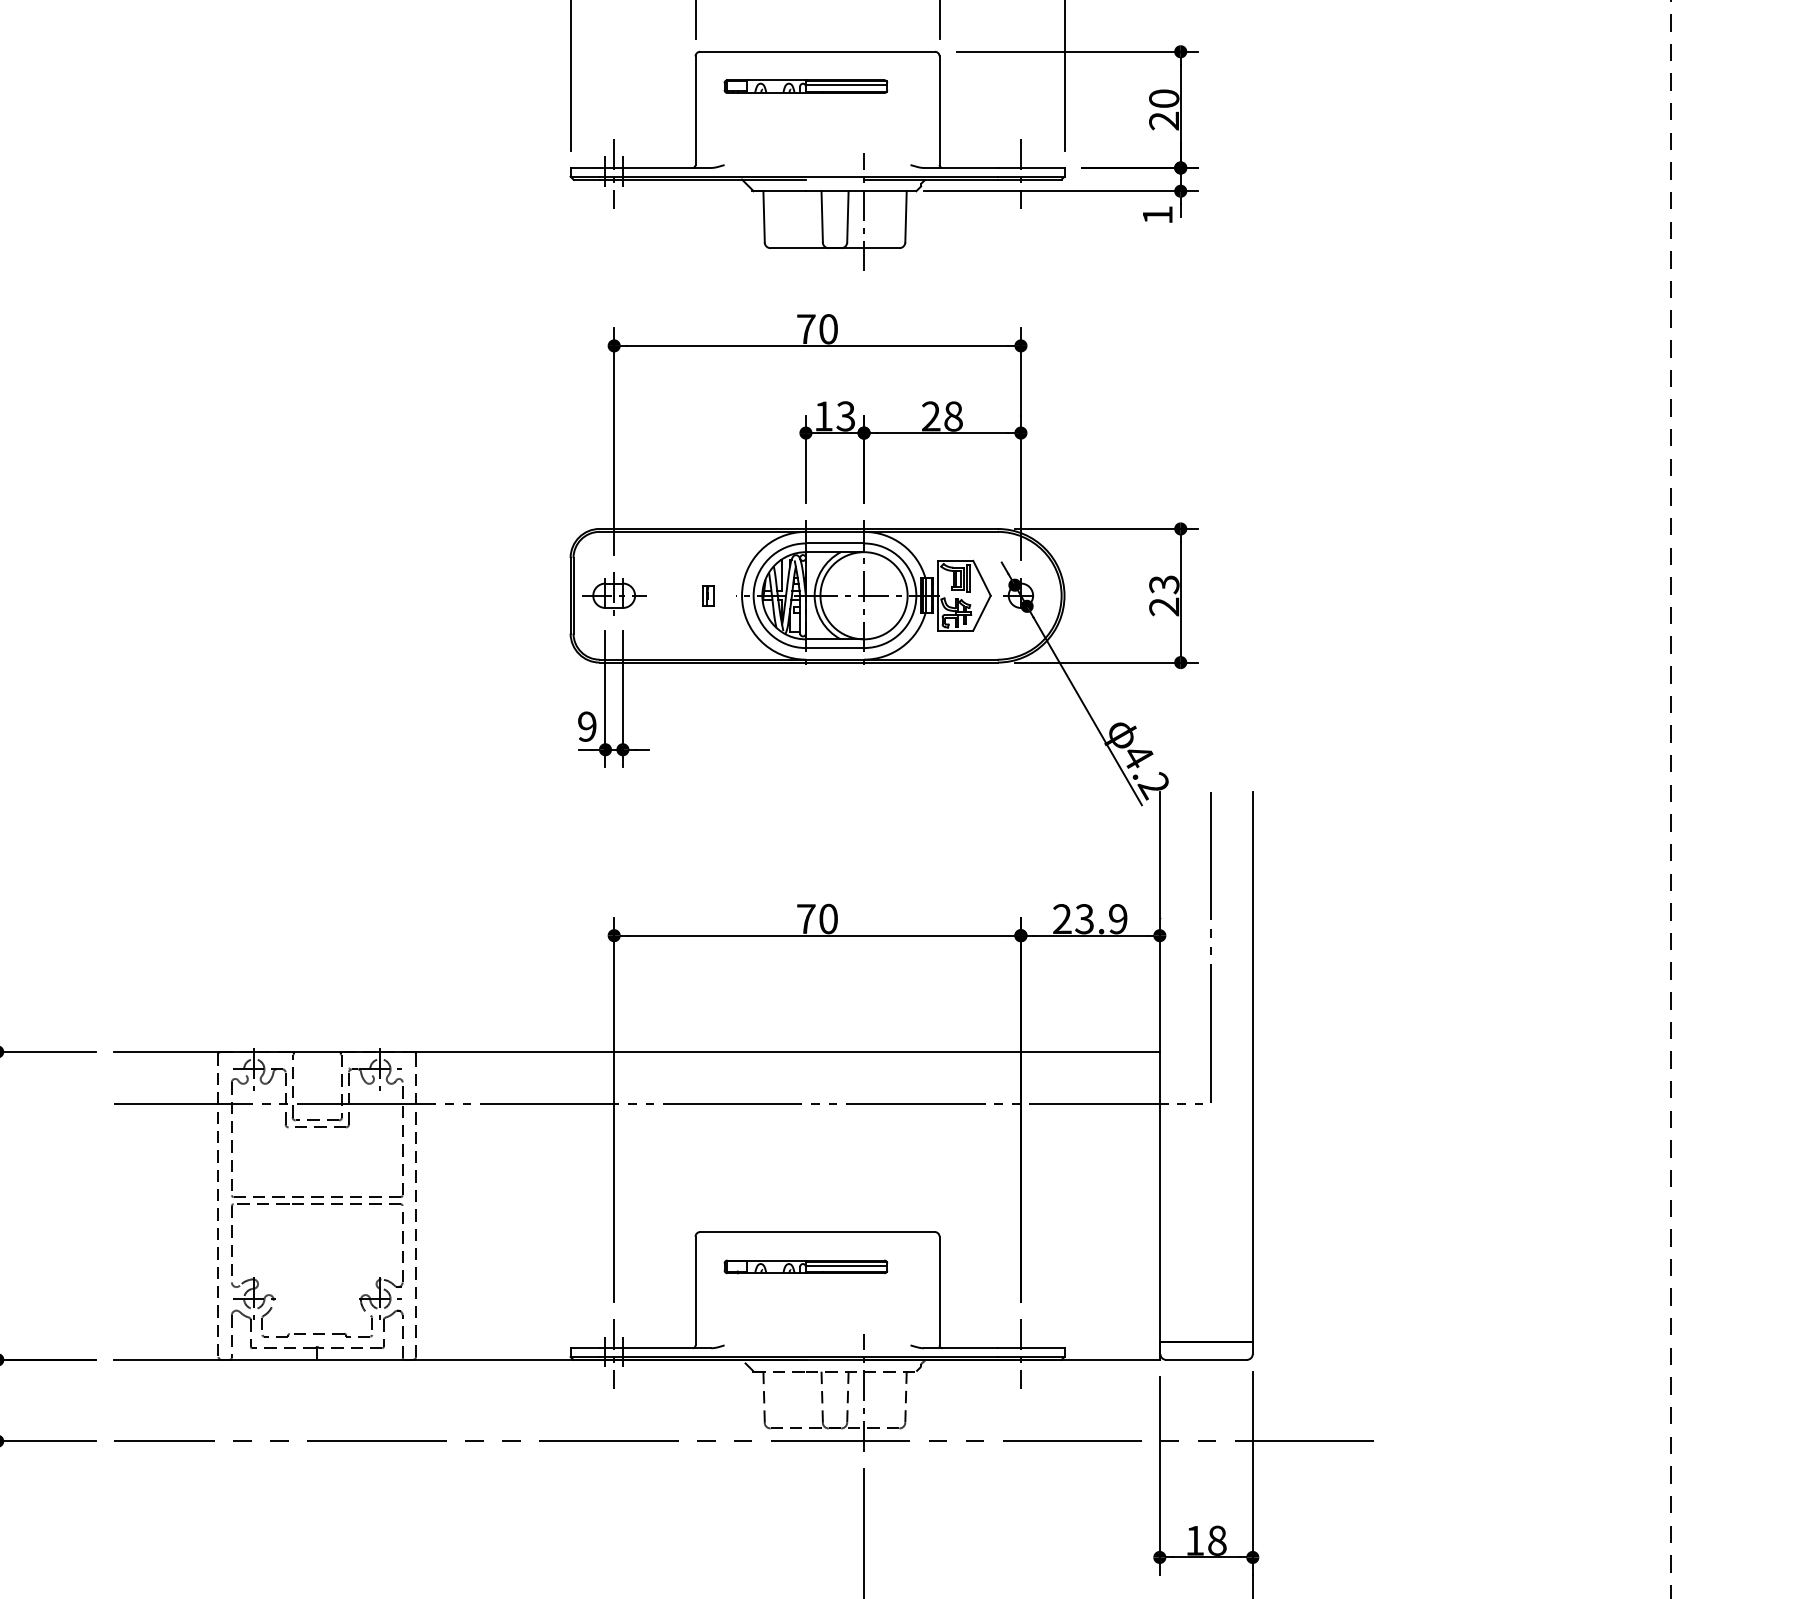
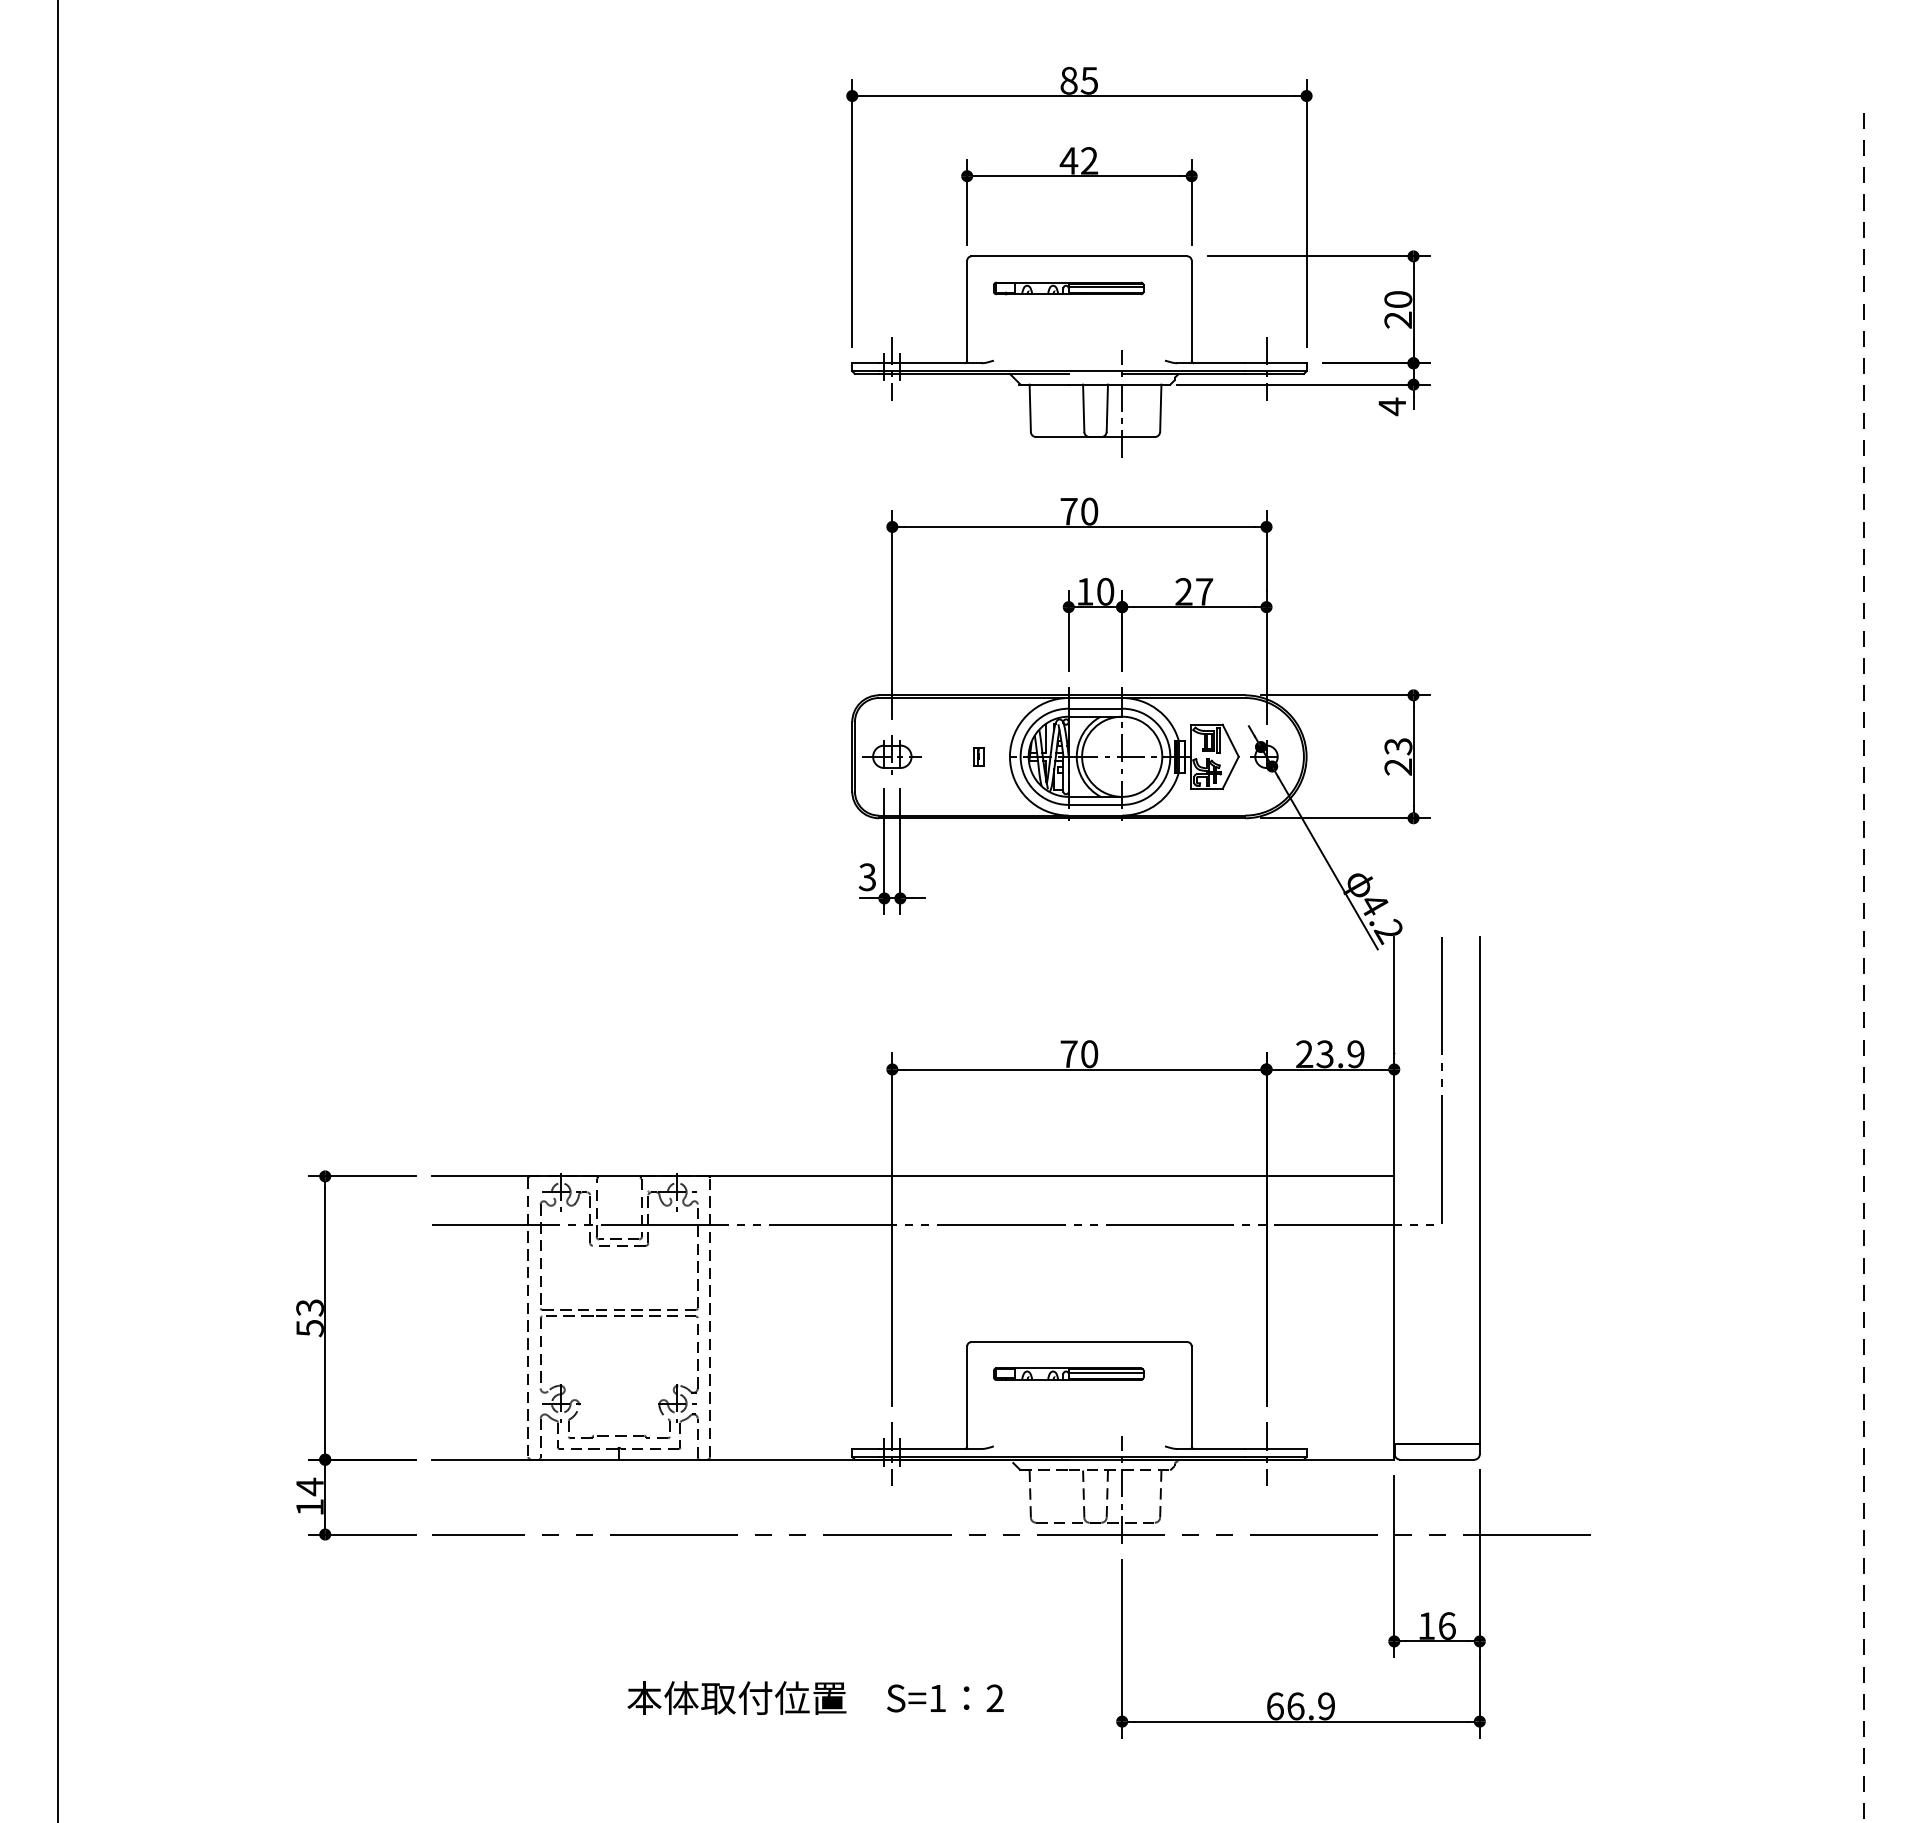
text: (1156, 214) -> (1391, 406), 1 -> 4
text: (845, 416) -> (1105, 591), 13 -> 10
text: (953, 416) -> (1204, 591), 28 -> 27
text: (586, 726) -> (866, 877), 9 -> 3
text: (1216, 1540) -> (1446, 1625), 18 -> 16

